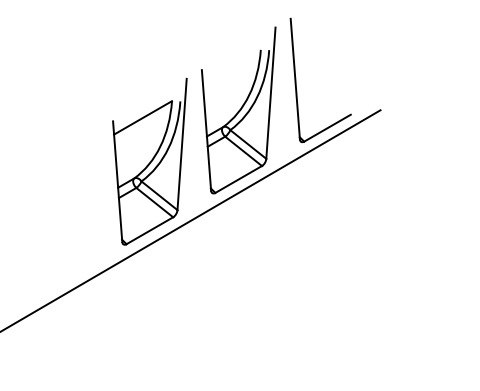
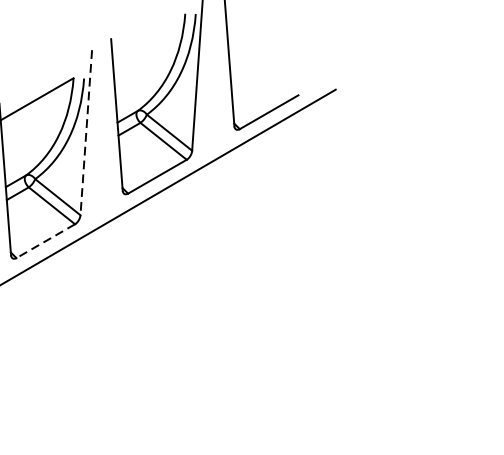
line: (182, 144) -> (86, 132), solid -> dashed
line: (149, 230) -> (45, 240), solid -> dashed

